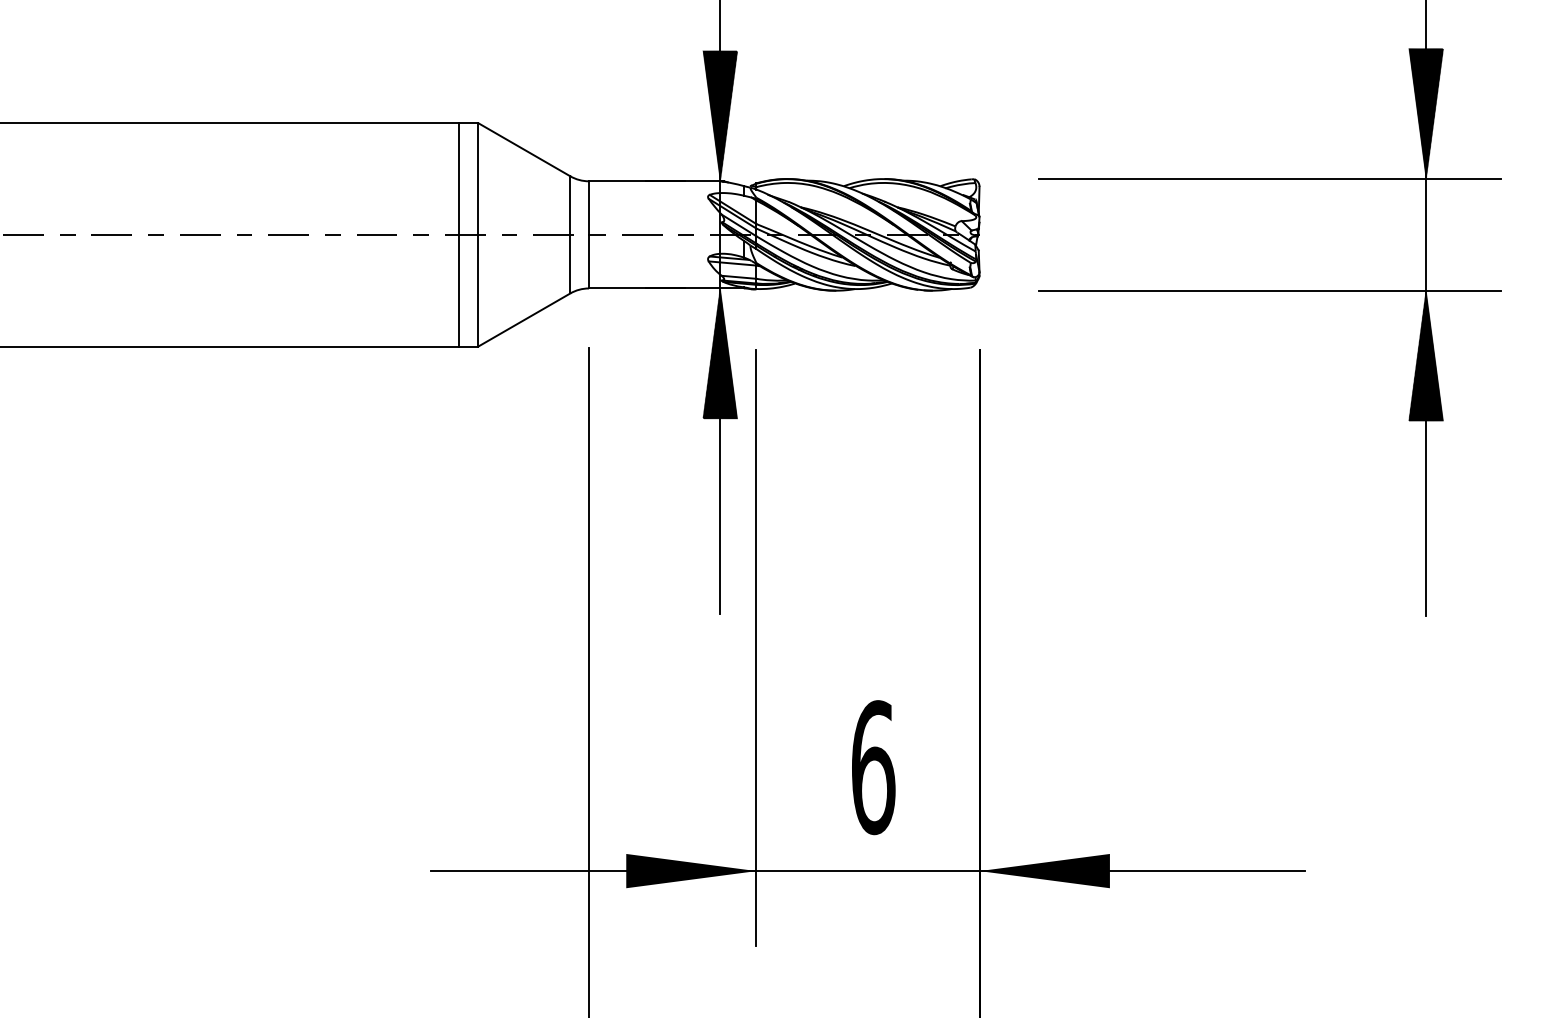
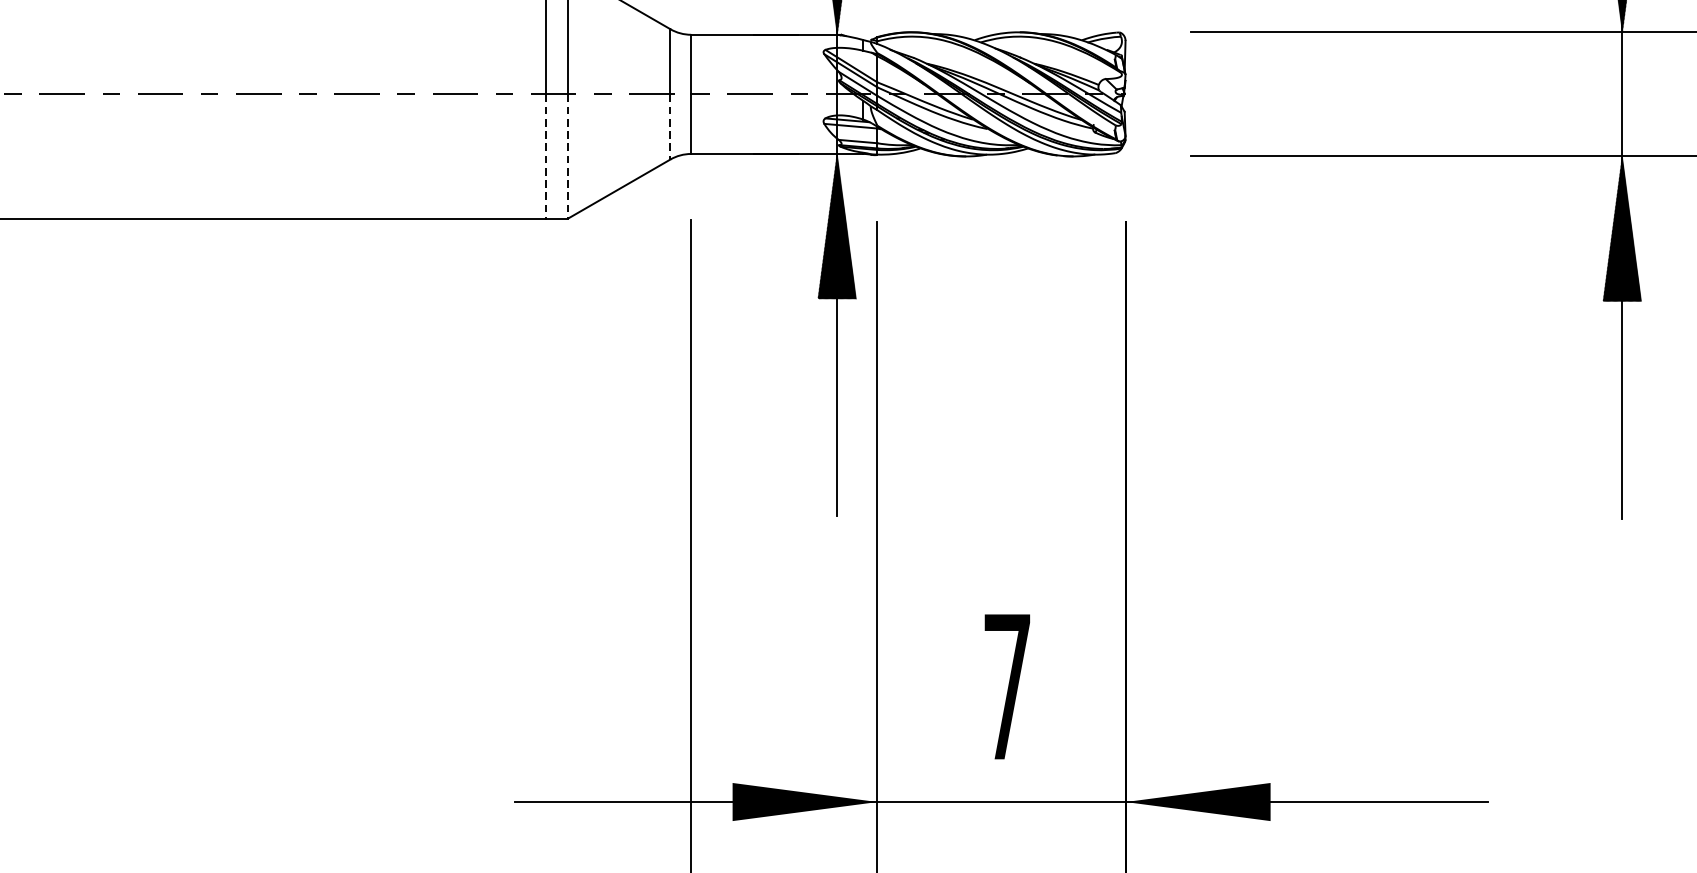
line: (570, 264) -> (670, 127), solid -> dashed
line: (458, 290) -> (546, 156), solid -> dashed
line: (478, 290) -> (568, 156), solid -> dashed
text: (873, 767) -> (1007, 686), 6 -> 7

